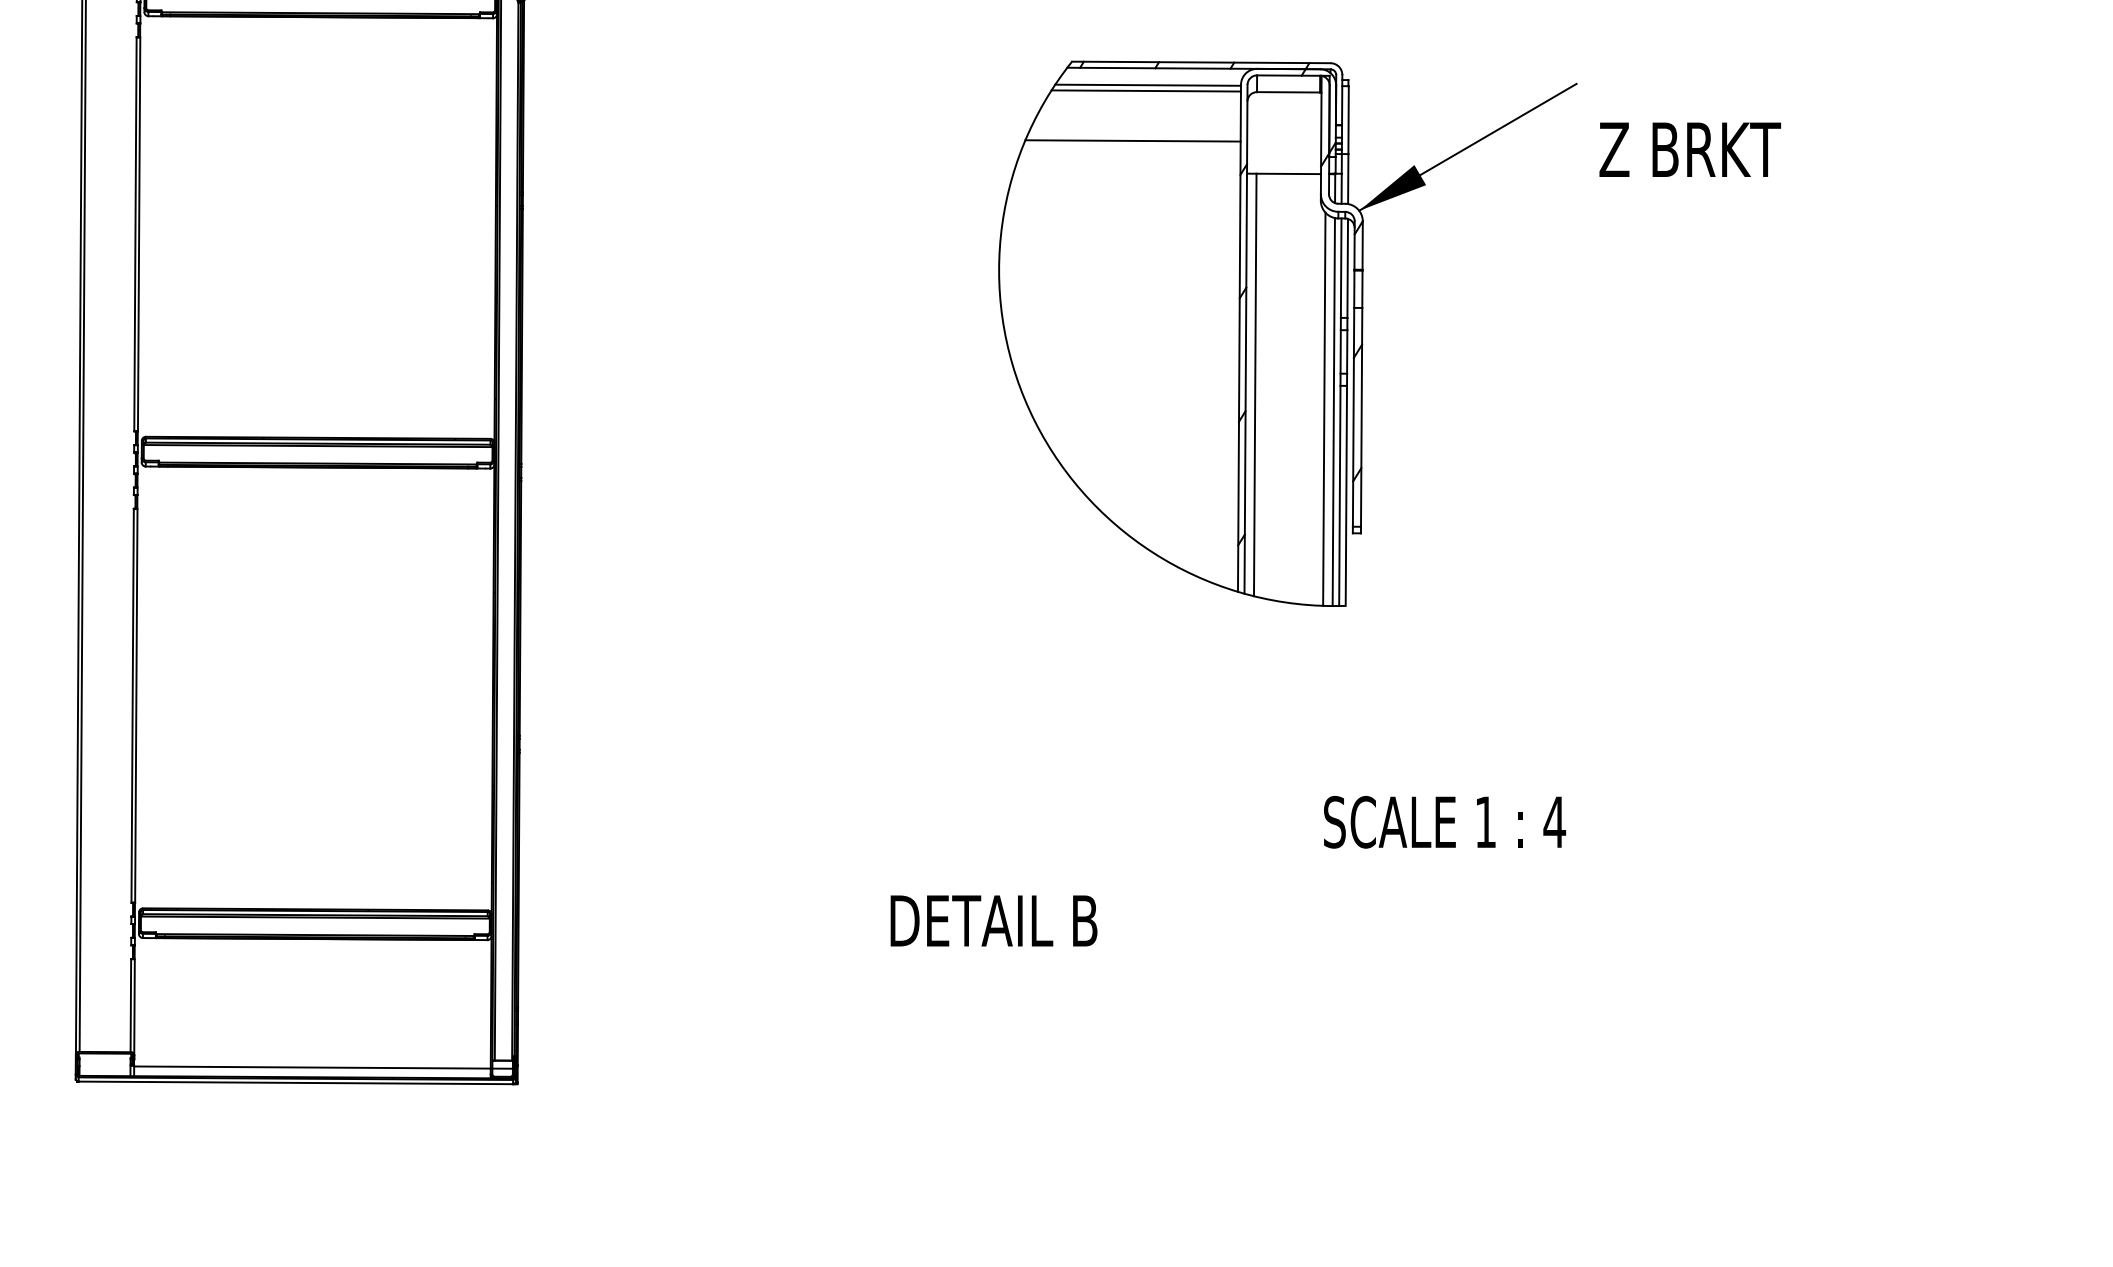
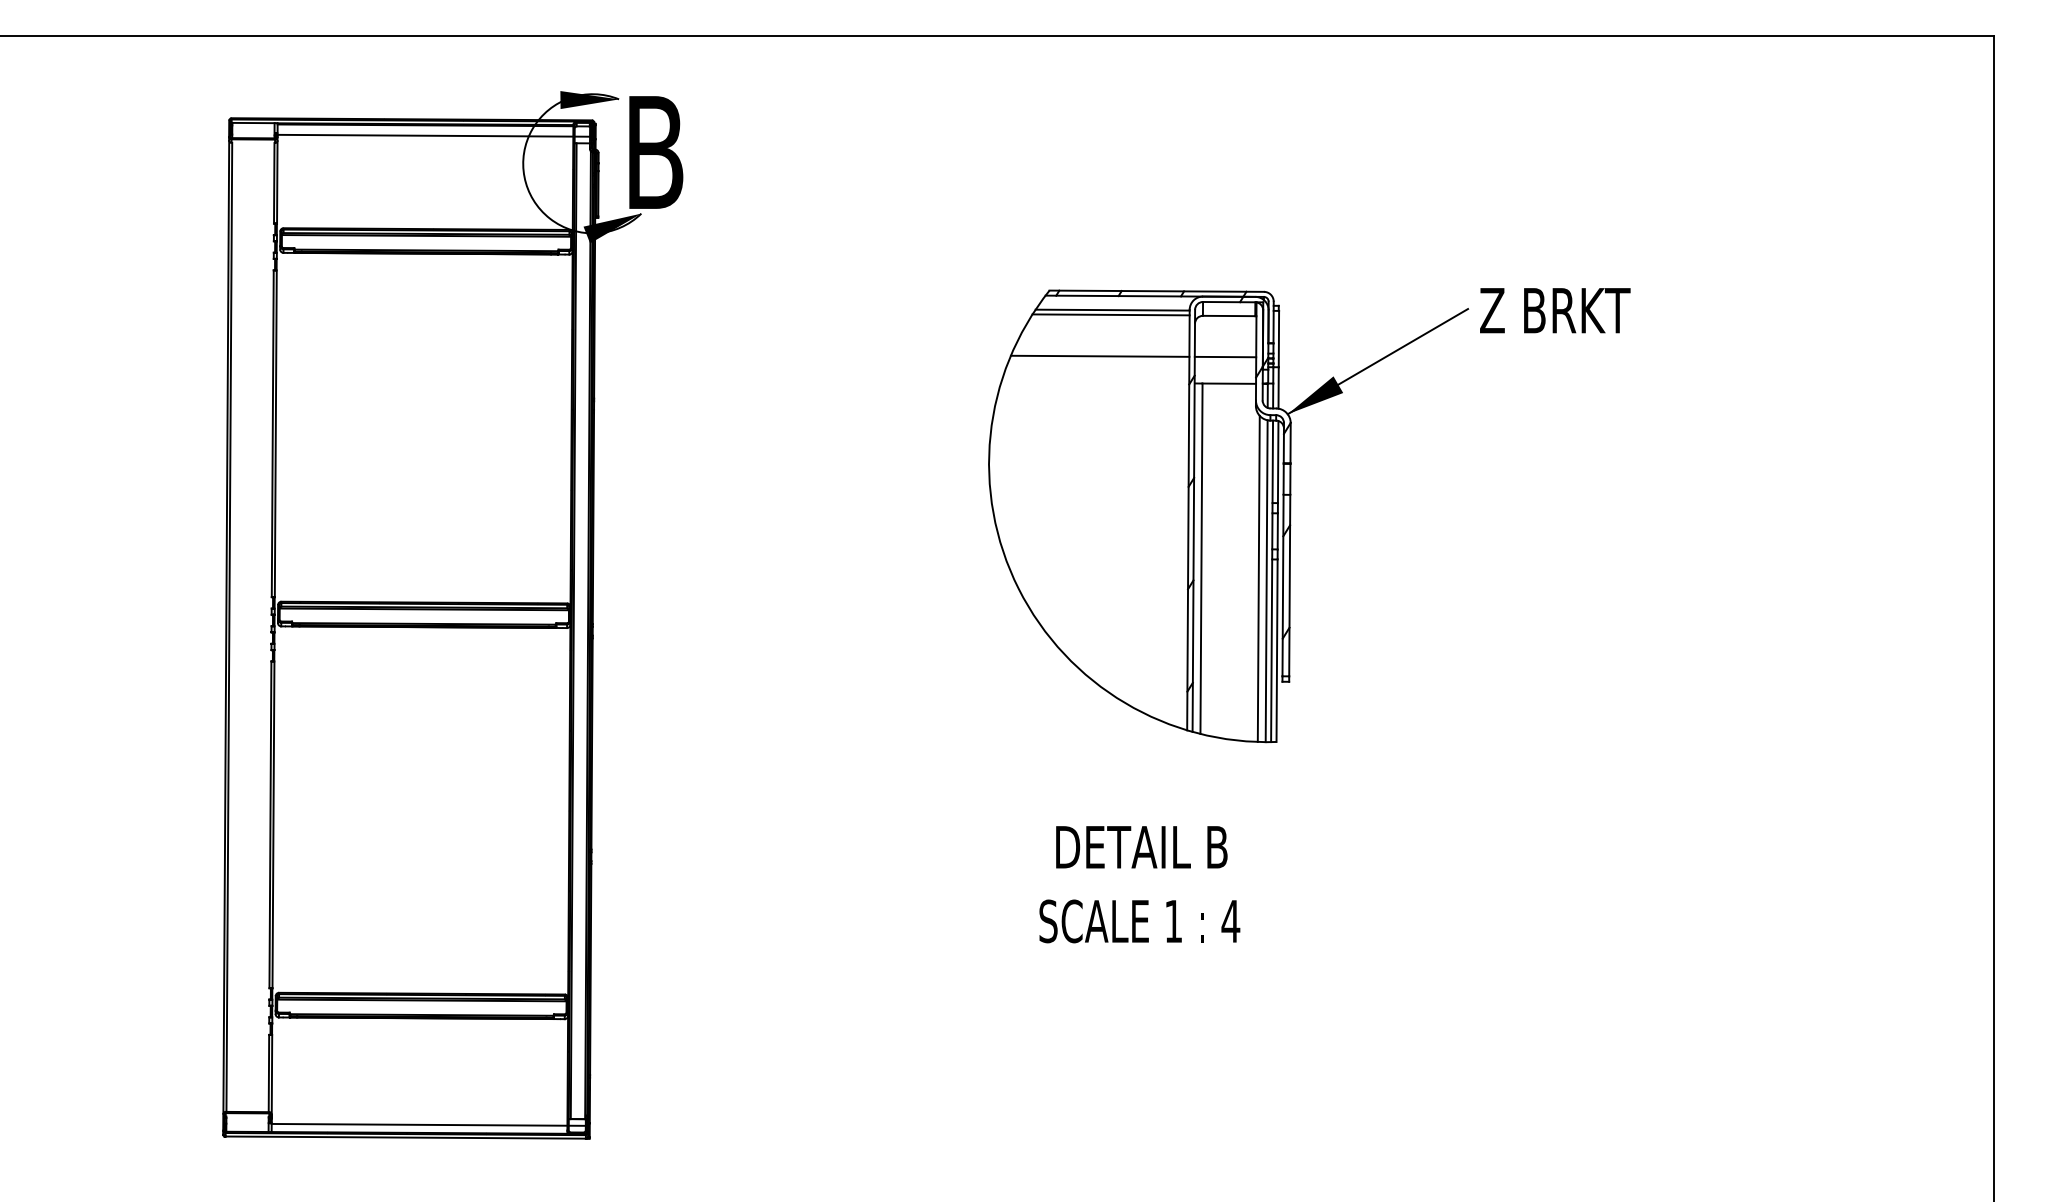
line: (1284, 141) -> (1225, 356), added
text: (1690, 149) -> (1555, 310), moved
text: (1444, 822) -> (1139, 921), moved
text: (993, 921) -> (1141, 847), moved

